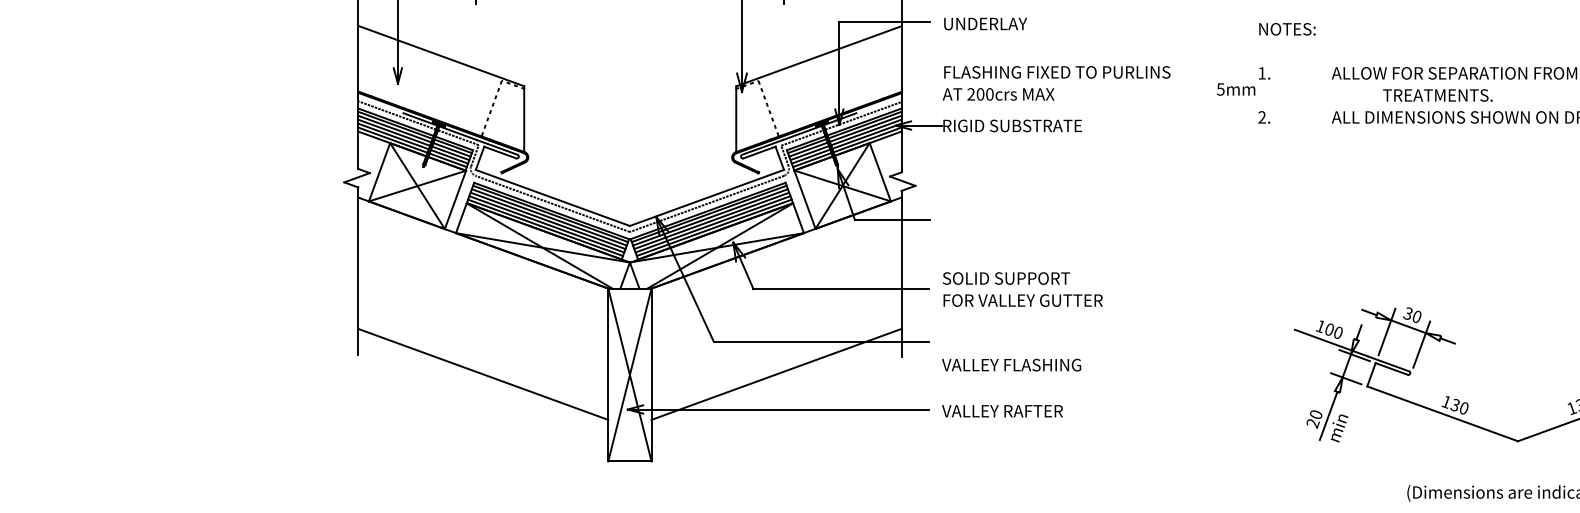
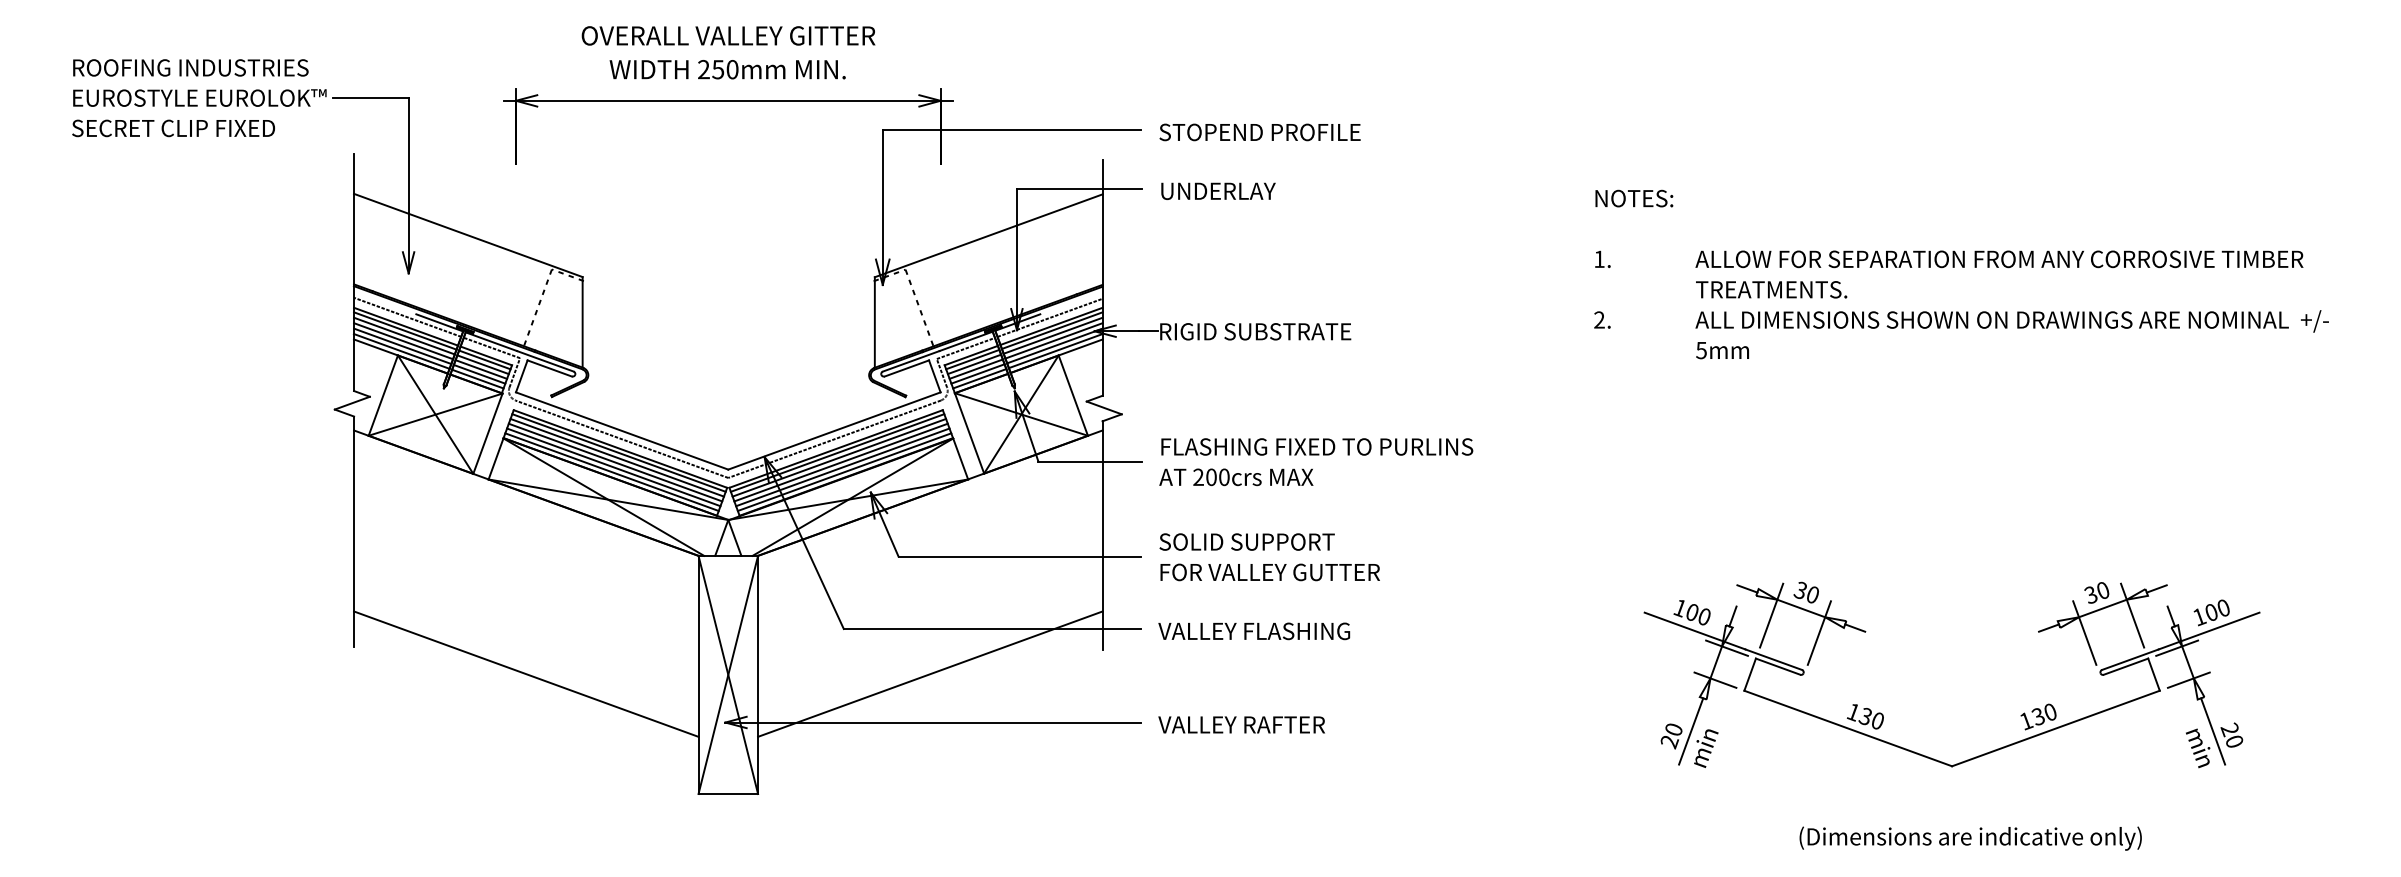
text: (1056, 83) -> (1316, 462), moved
text: (1236, 89) -> (1722, 350), moved
text: (1437, 95) -> (1771, 289), moved
text: (1011, 365) -> (1254, 631), moved

